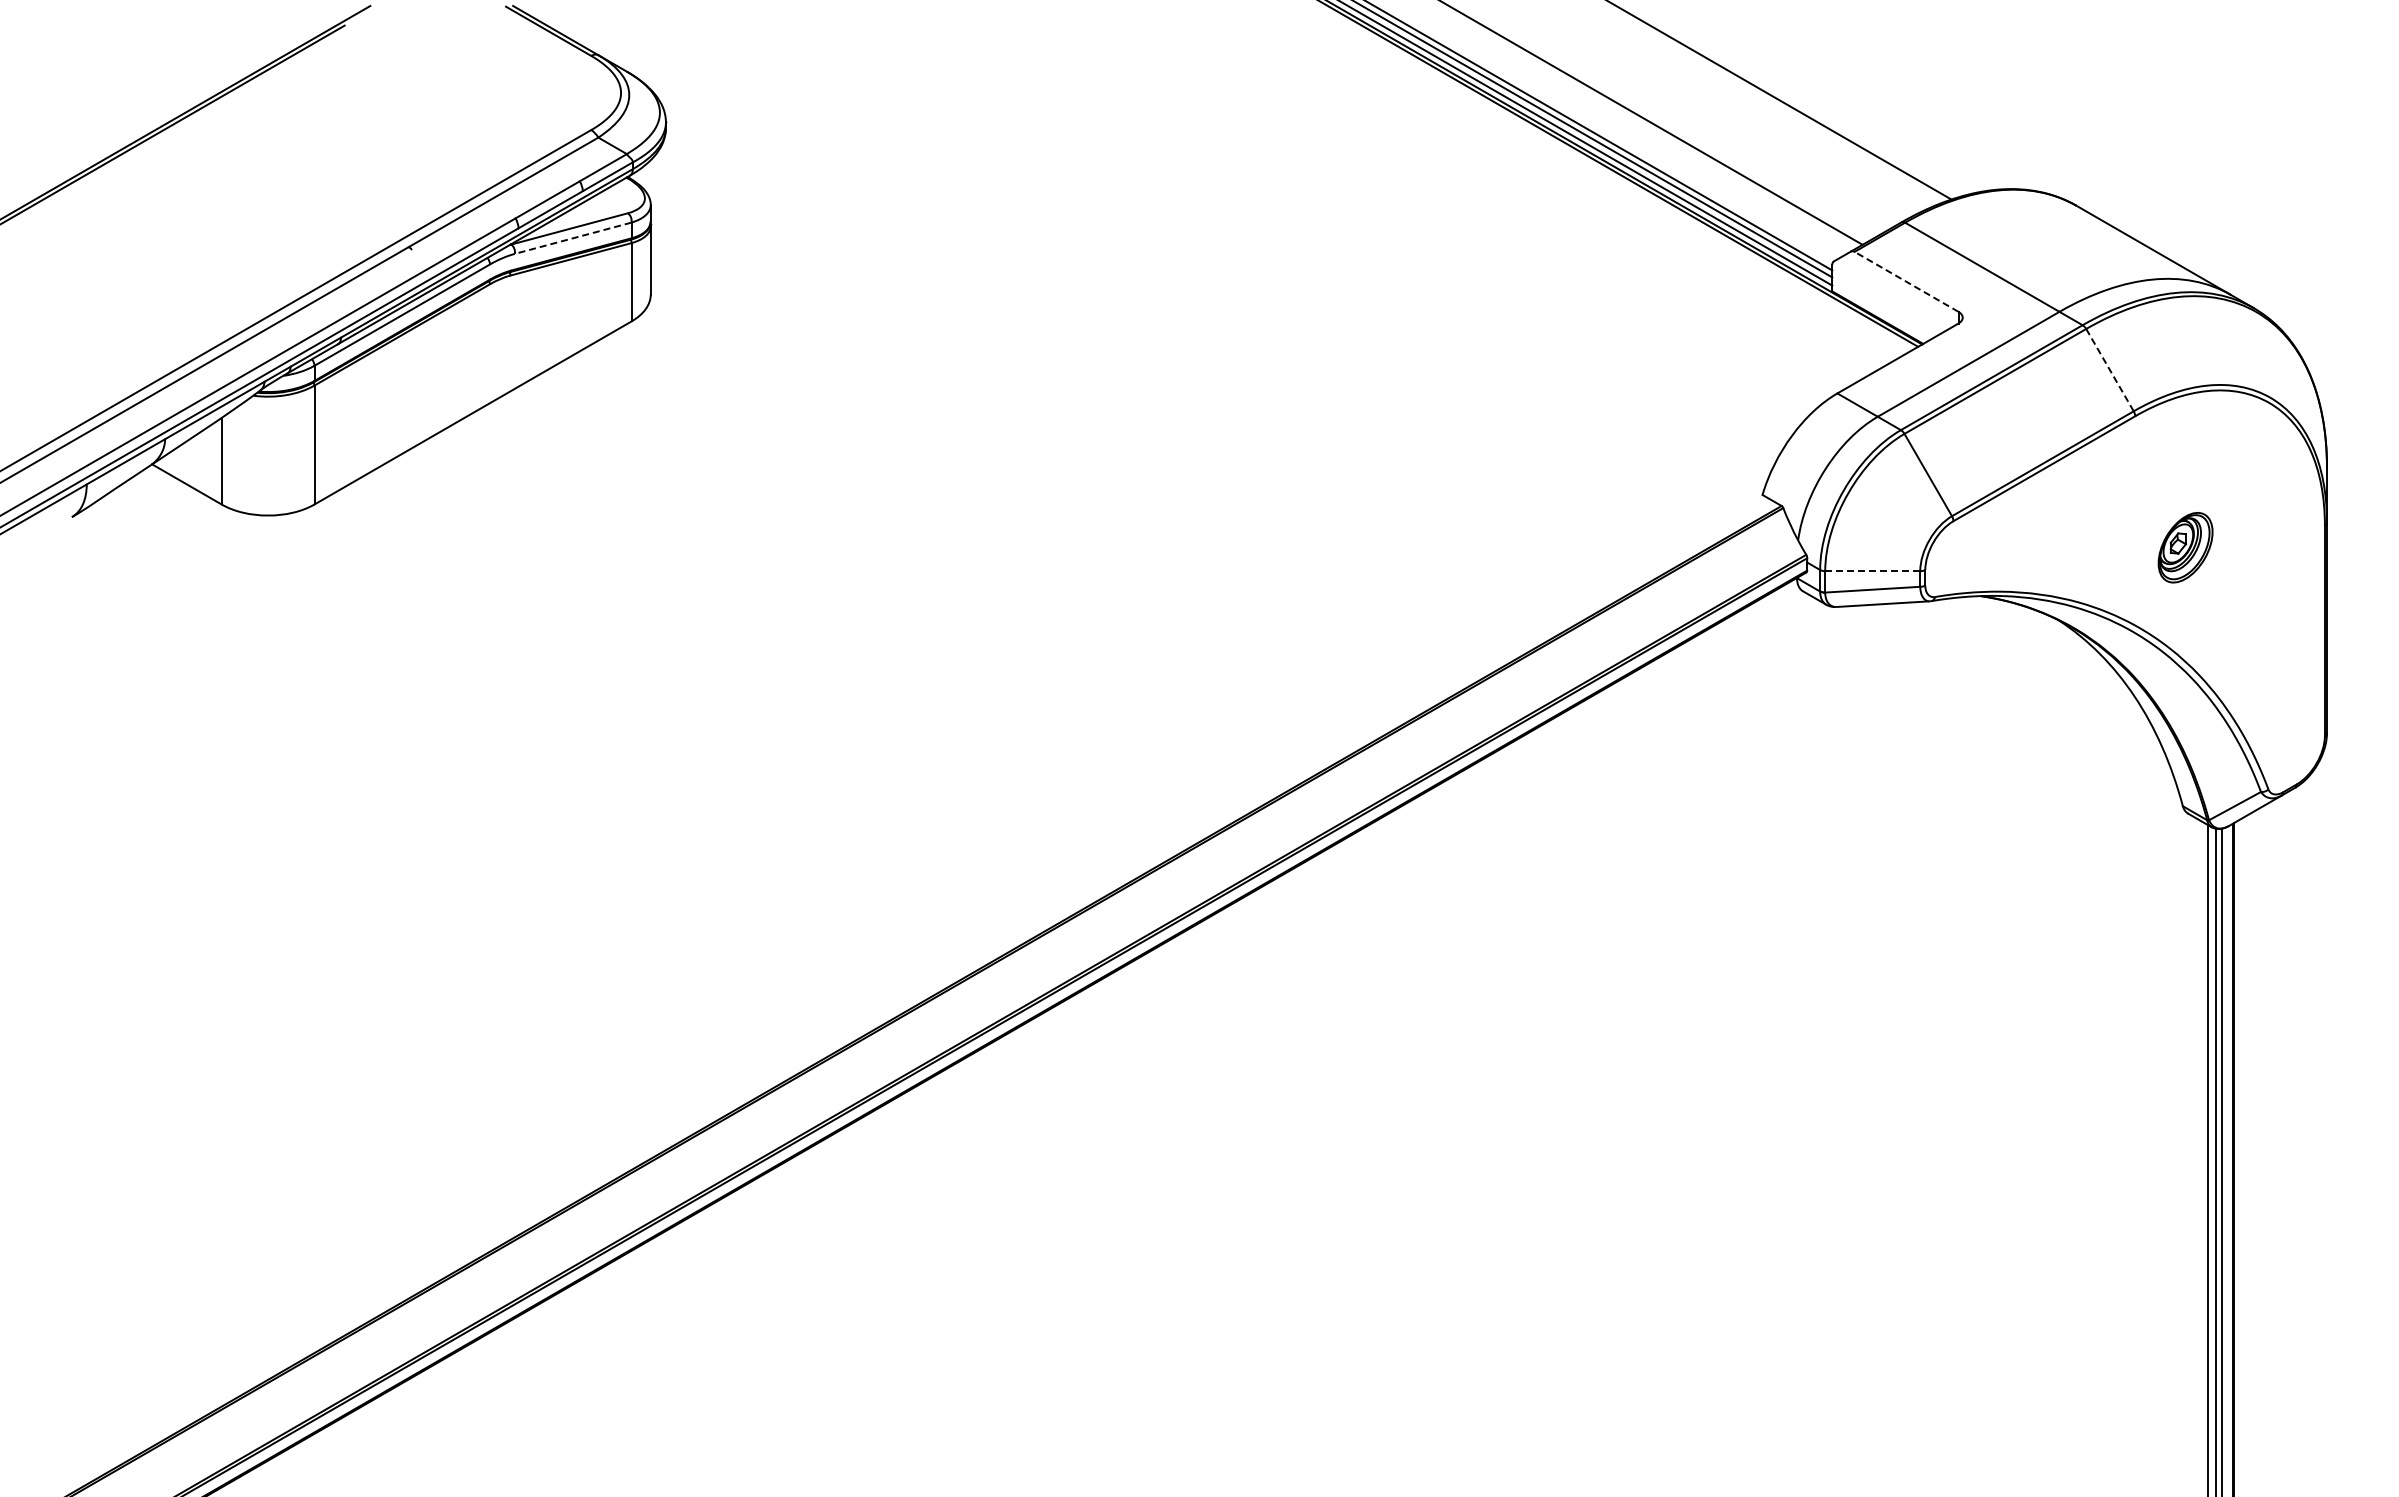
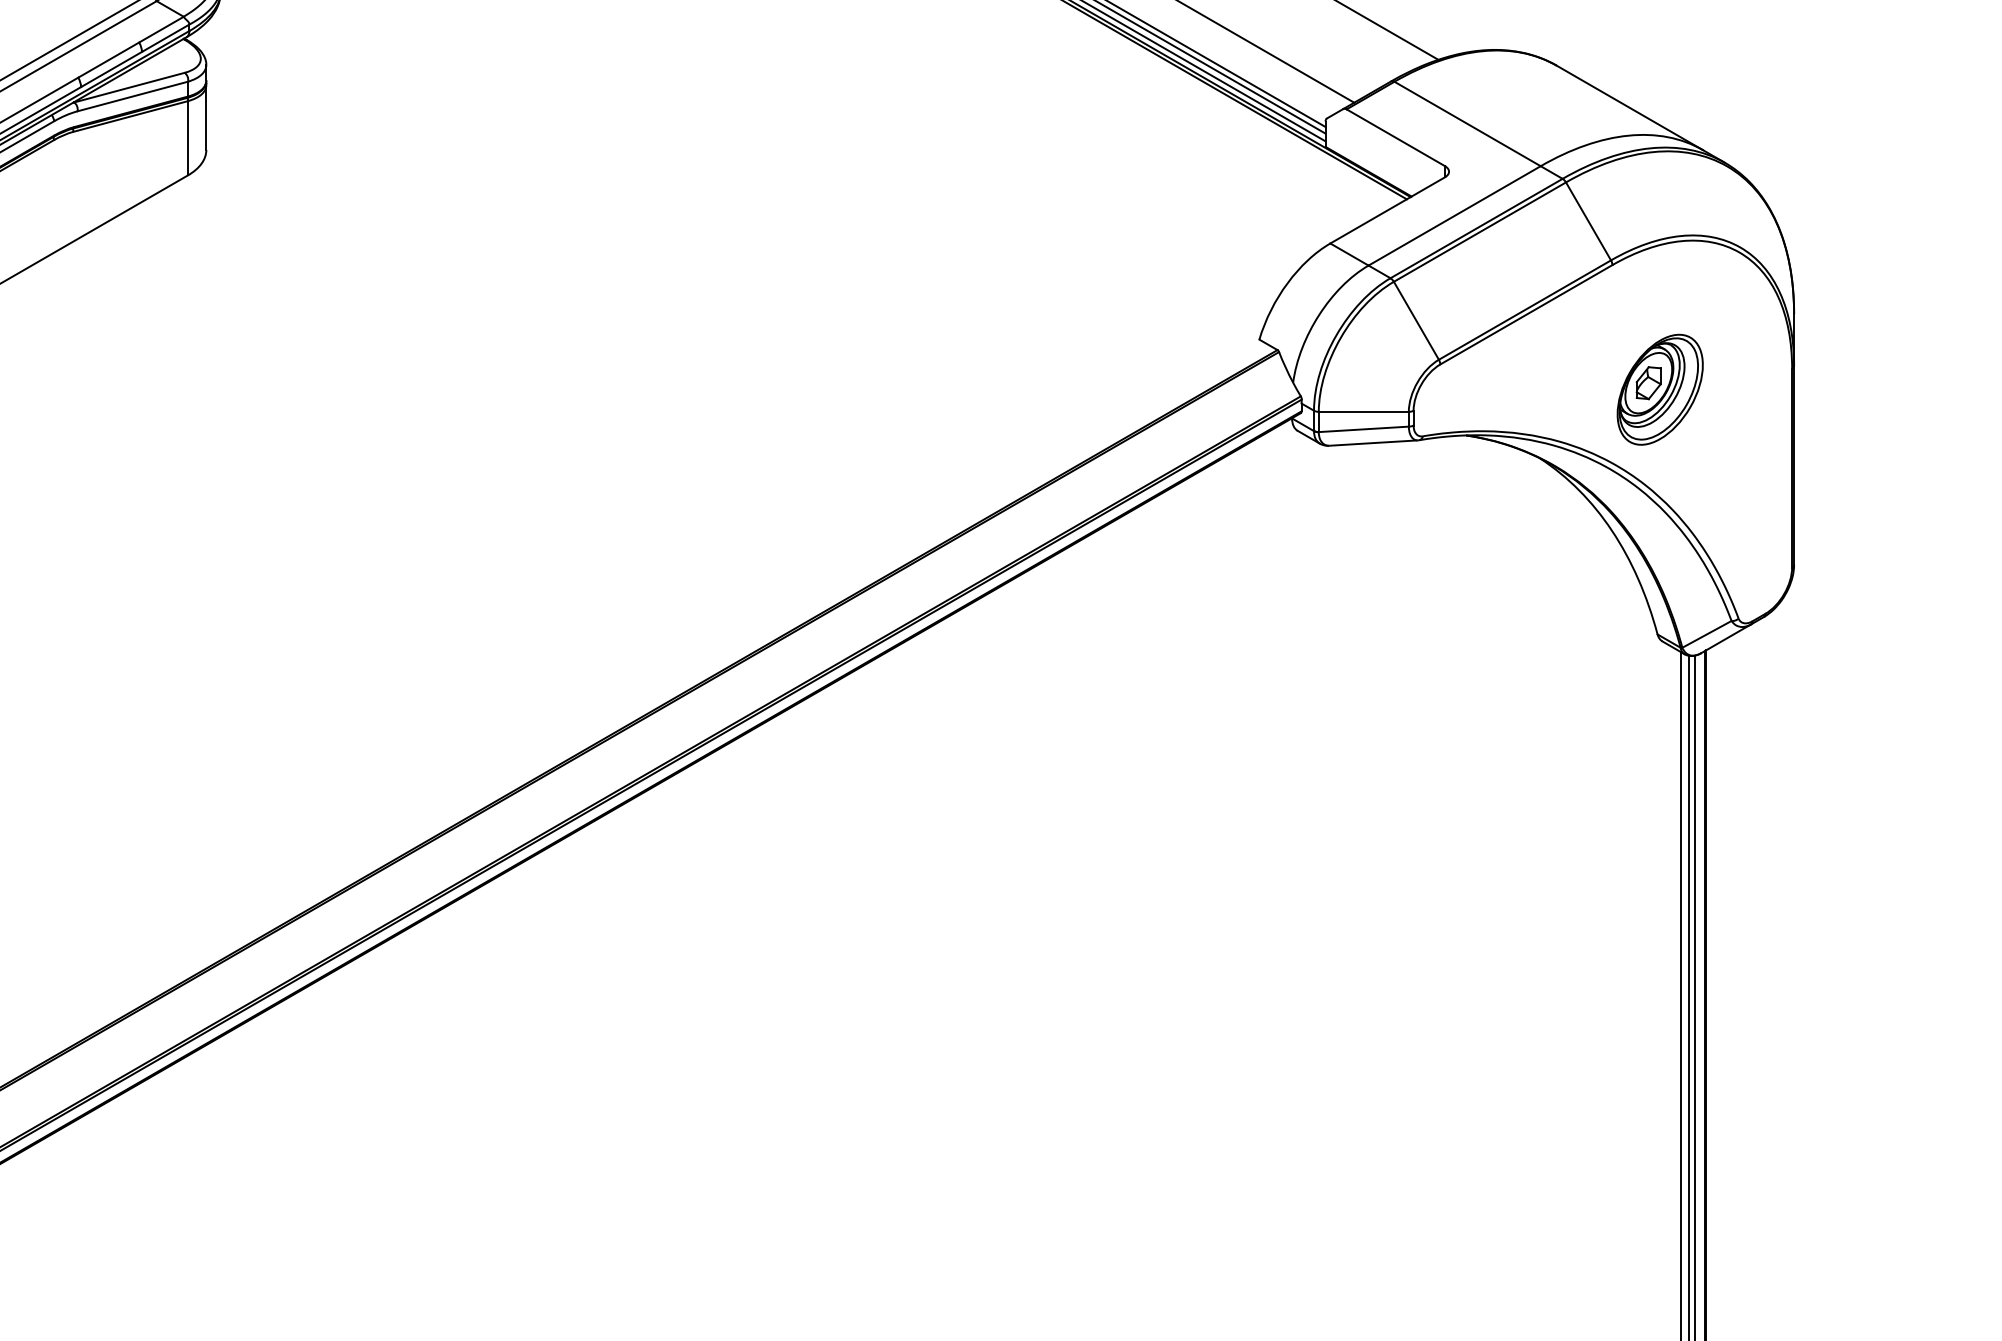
line: (572, 238) -> (132, 96), dashed -> solid
line: (1906, 281) -> (1395, 137), dashed -> solid
line: (2109, 370) -> (1588, 221), dashed -> solid
part: (2185, 547) -> (1660, 389), size x1.67
line: (1872, 571) -> (1363, 412), dashed -> solid

